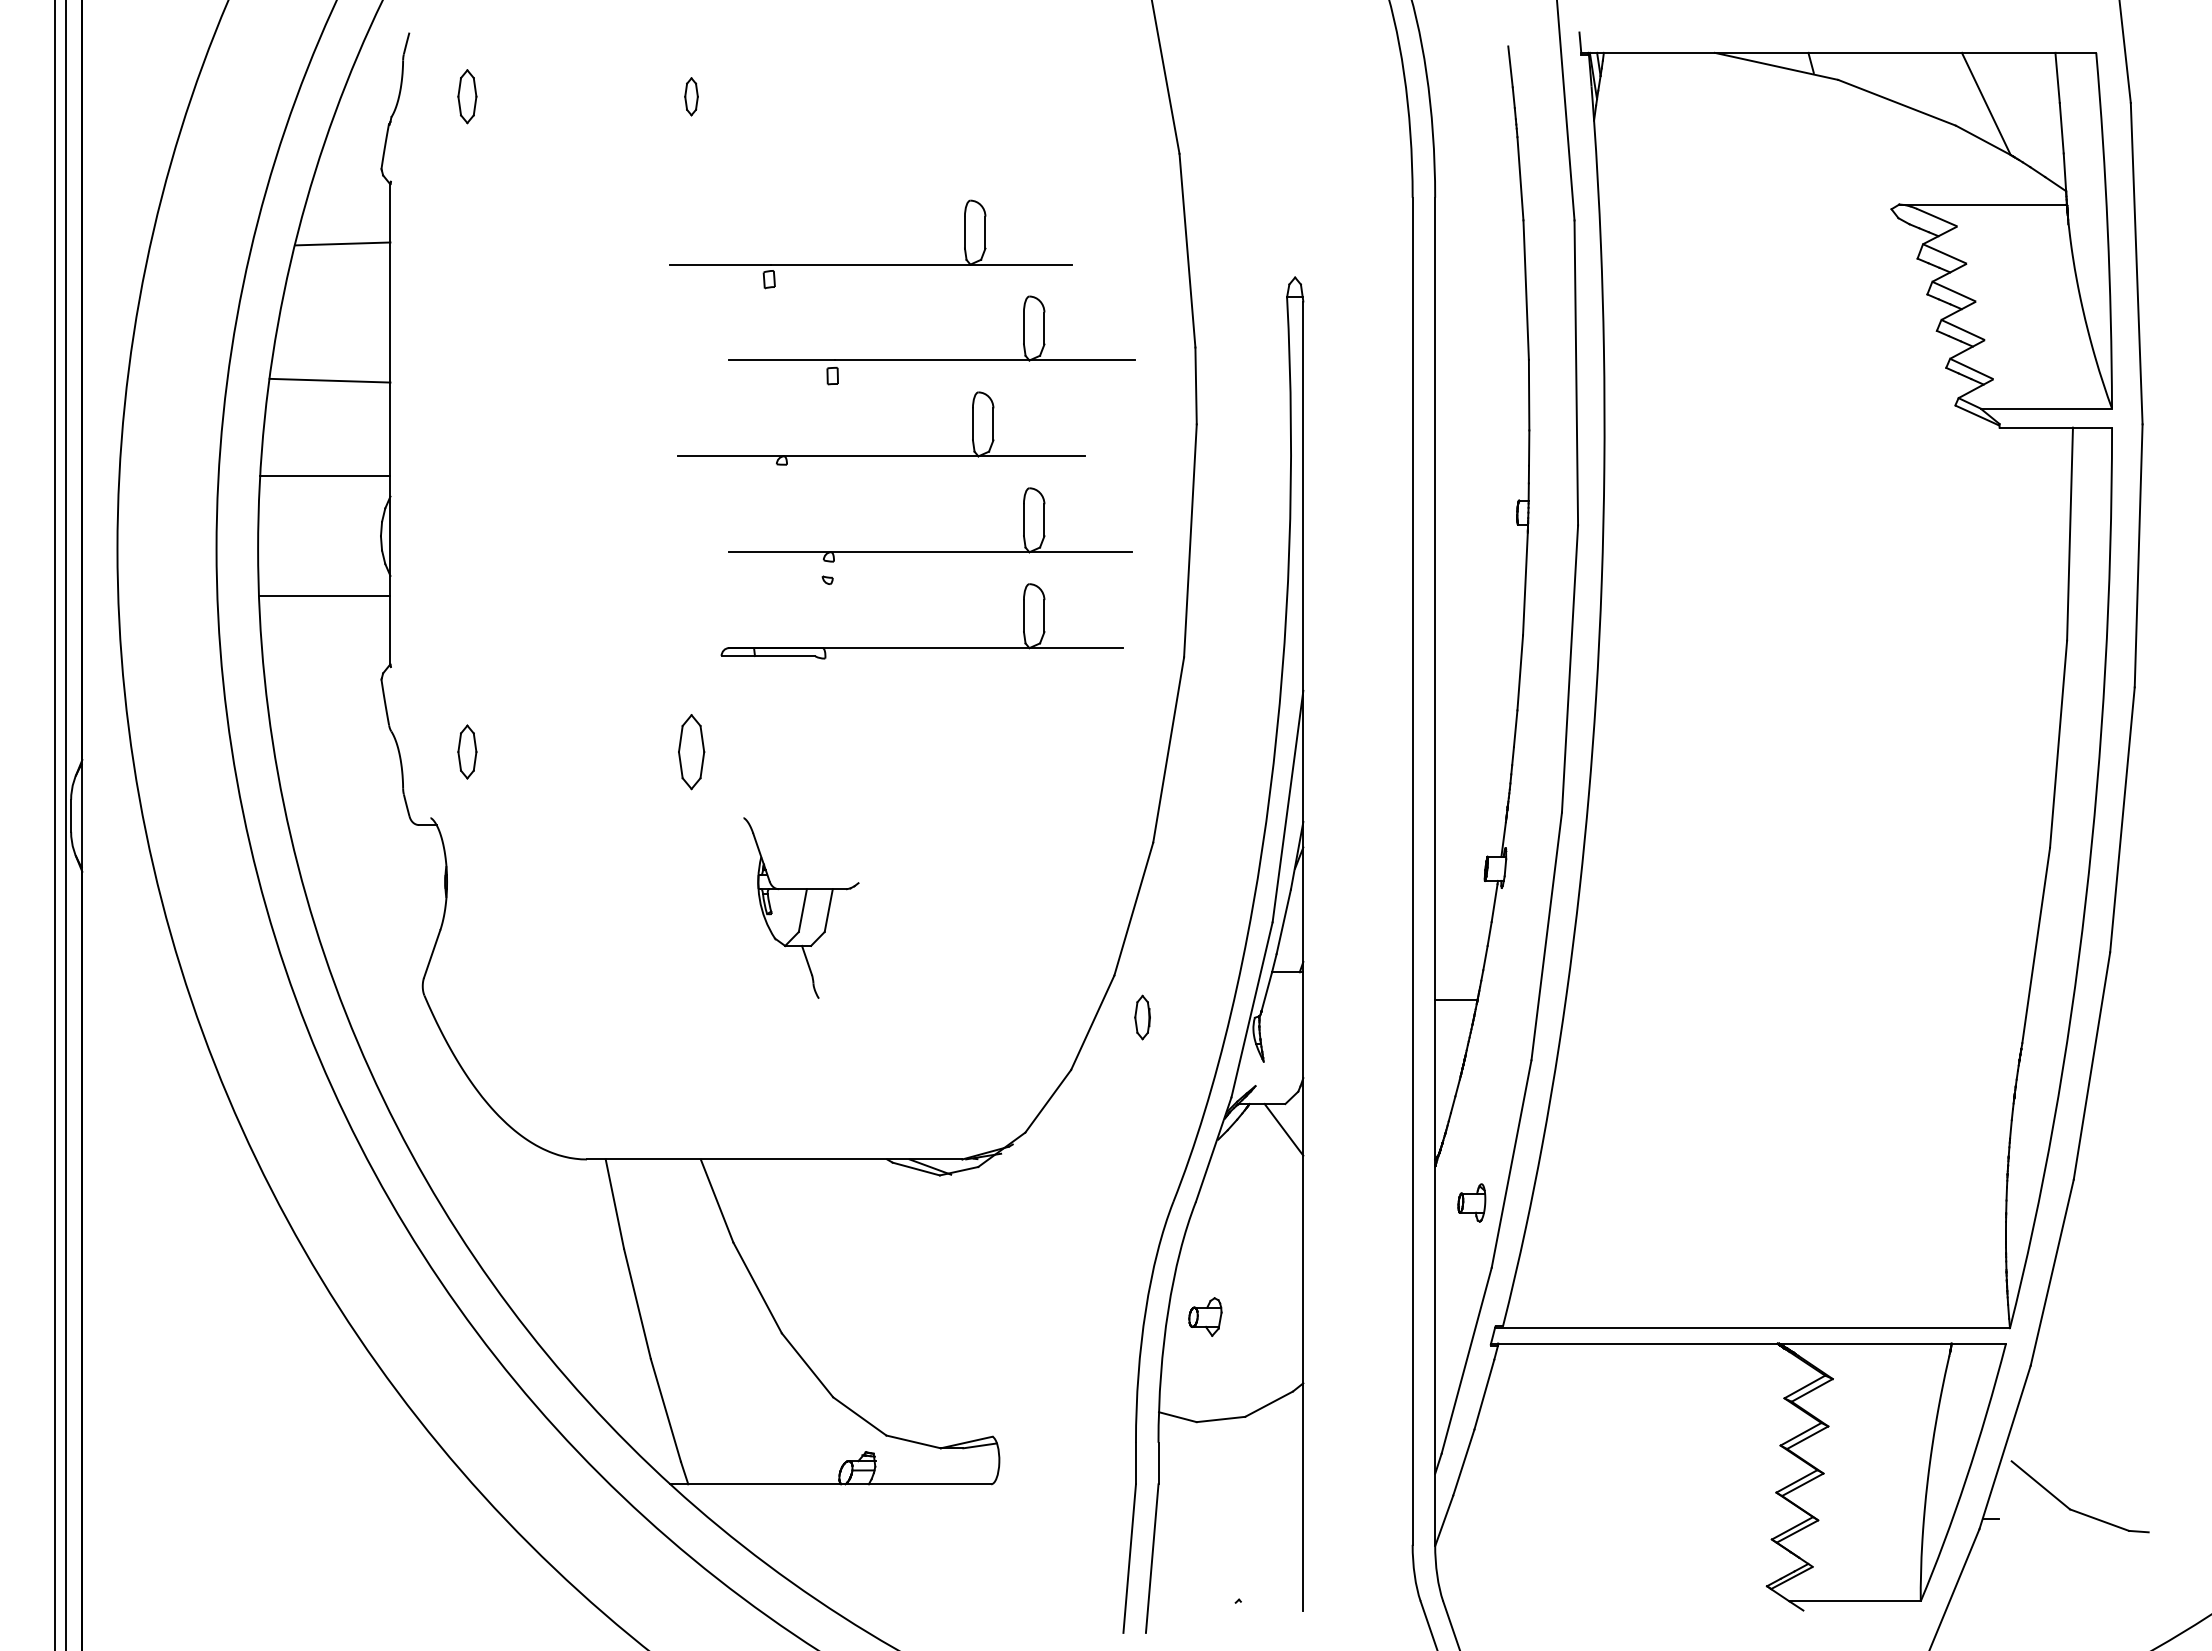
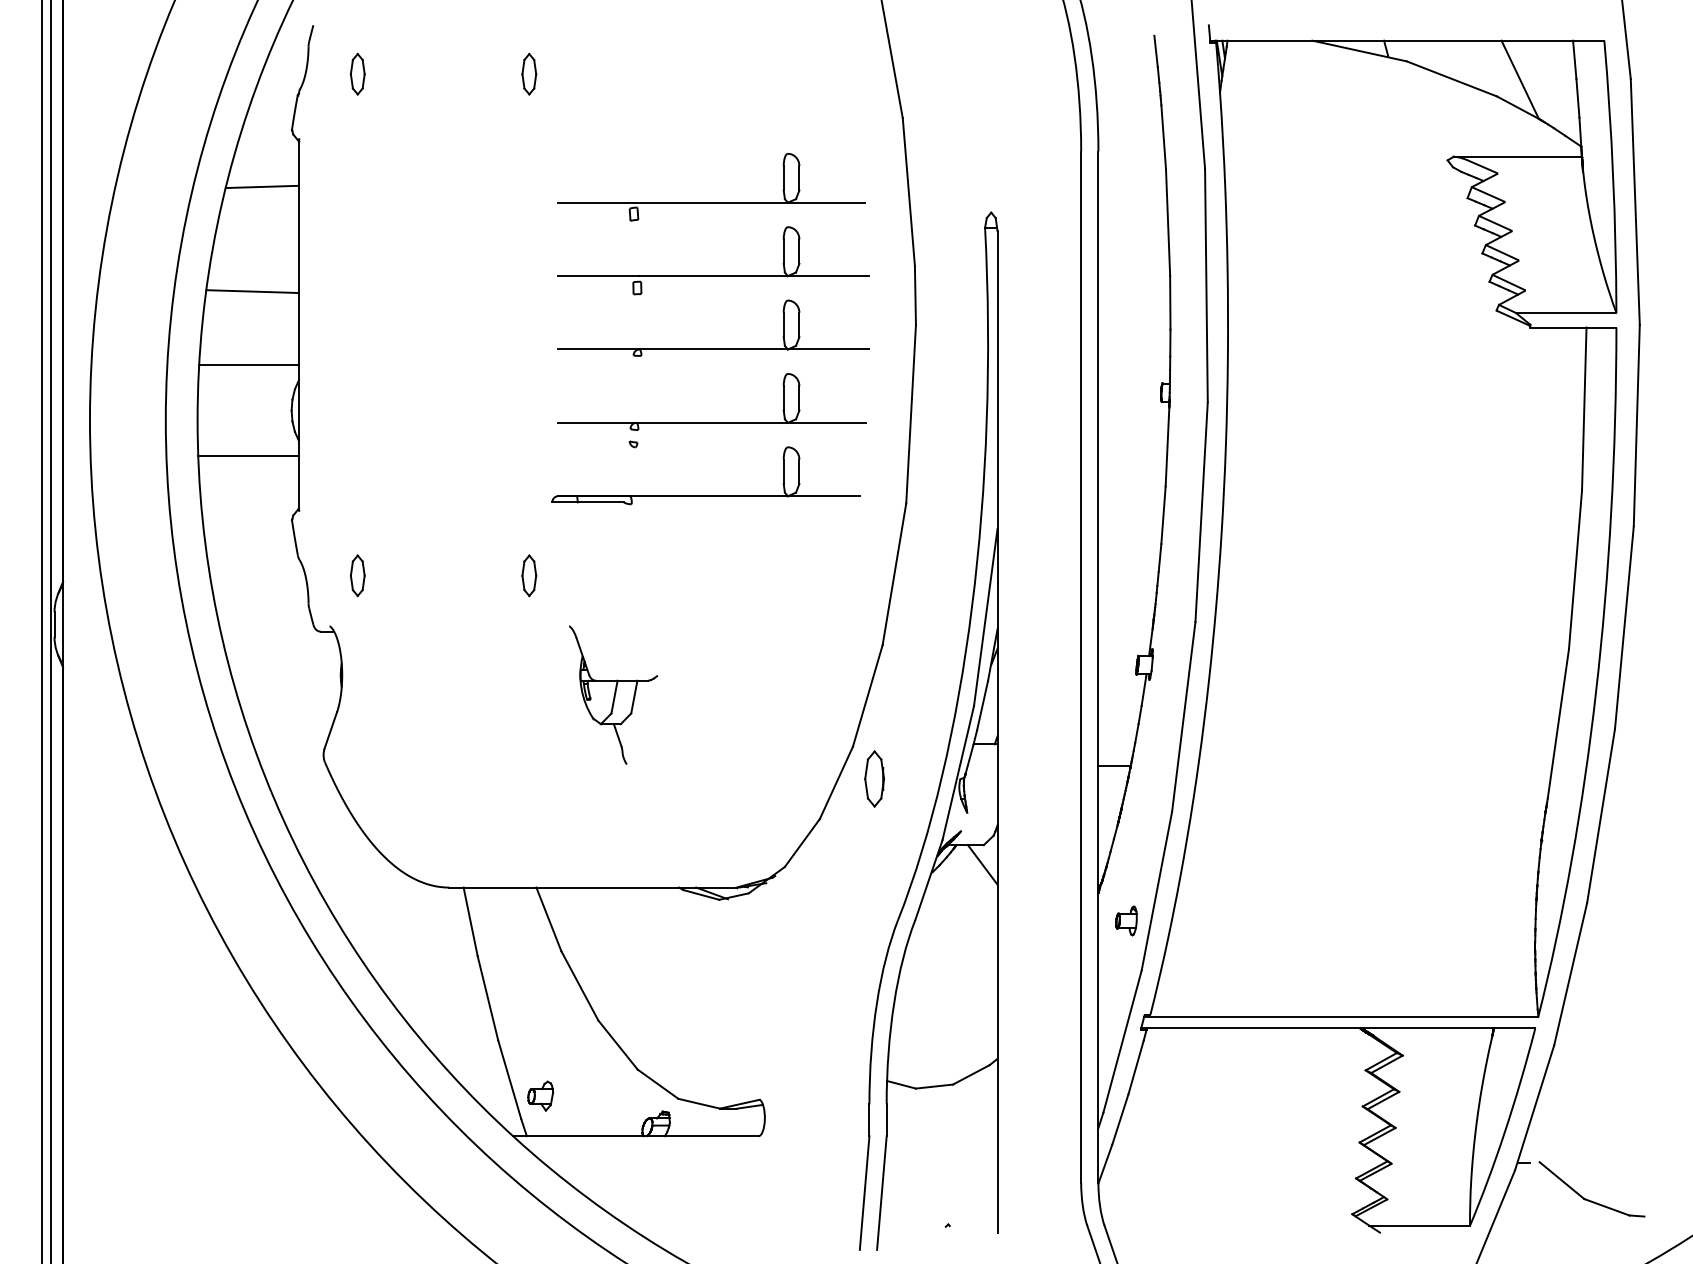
part: (691, 96) -> (529, 74), size x1.43
part: (870, 264) -> (711, 202), moved
part: (881, 455) -> (713, 348), moved
part: (691, 751) -> (529, 575), size x0.71
part: (1142, 1017) -> (874, 778), size x1.67
part: (1205, 1316) -> (540, 1095), moved
part: (2073, 1509) -> (1586, 1199), moved

